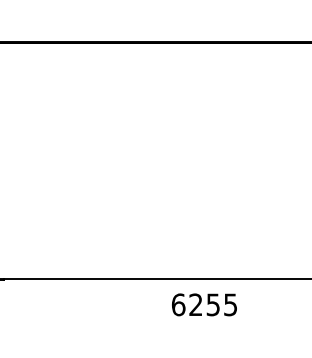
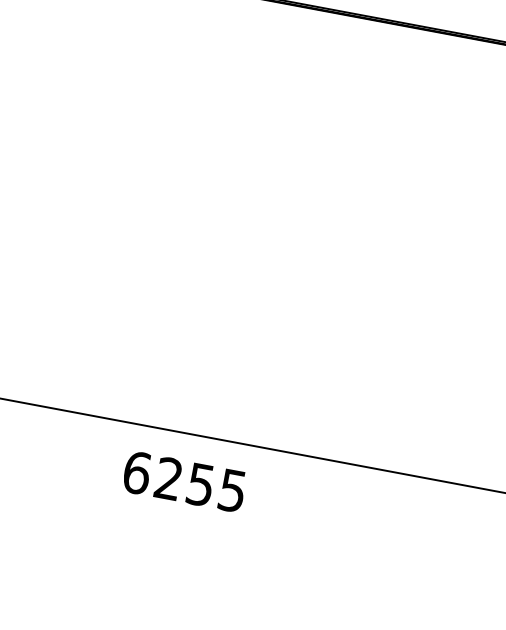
text: (204, 304) -> (184, 481), moved

